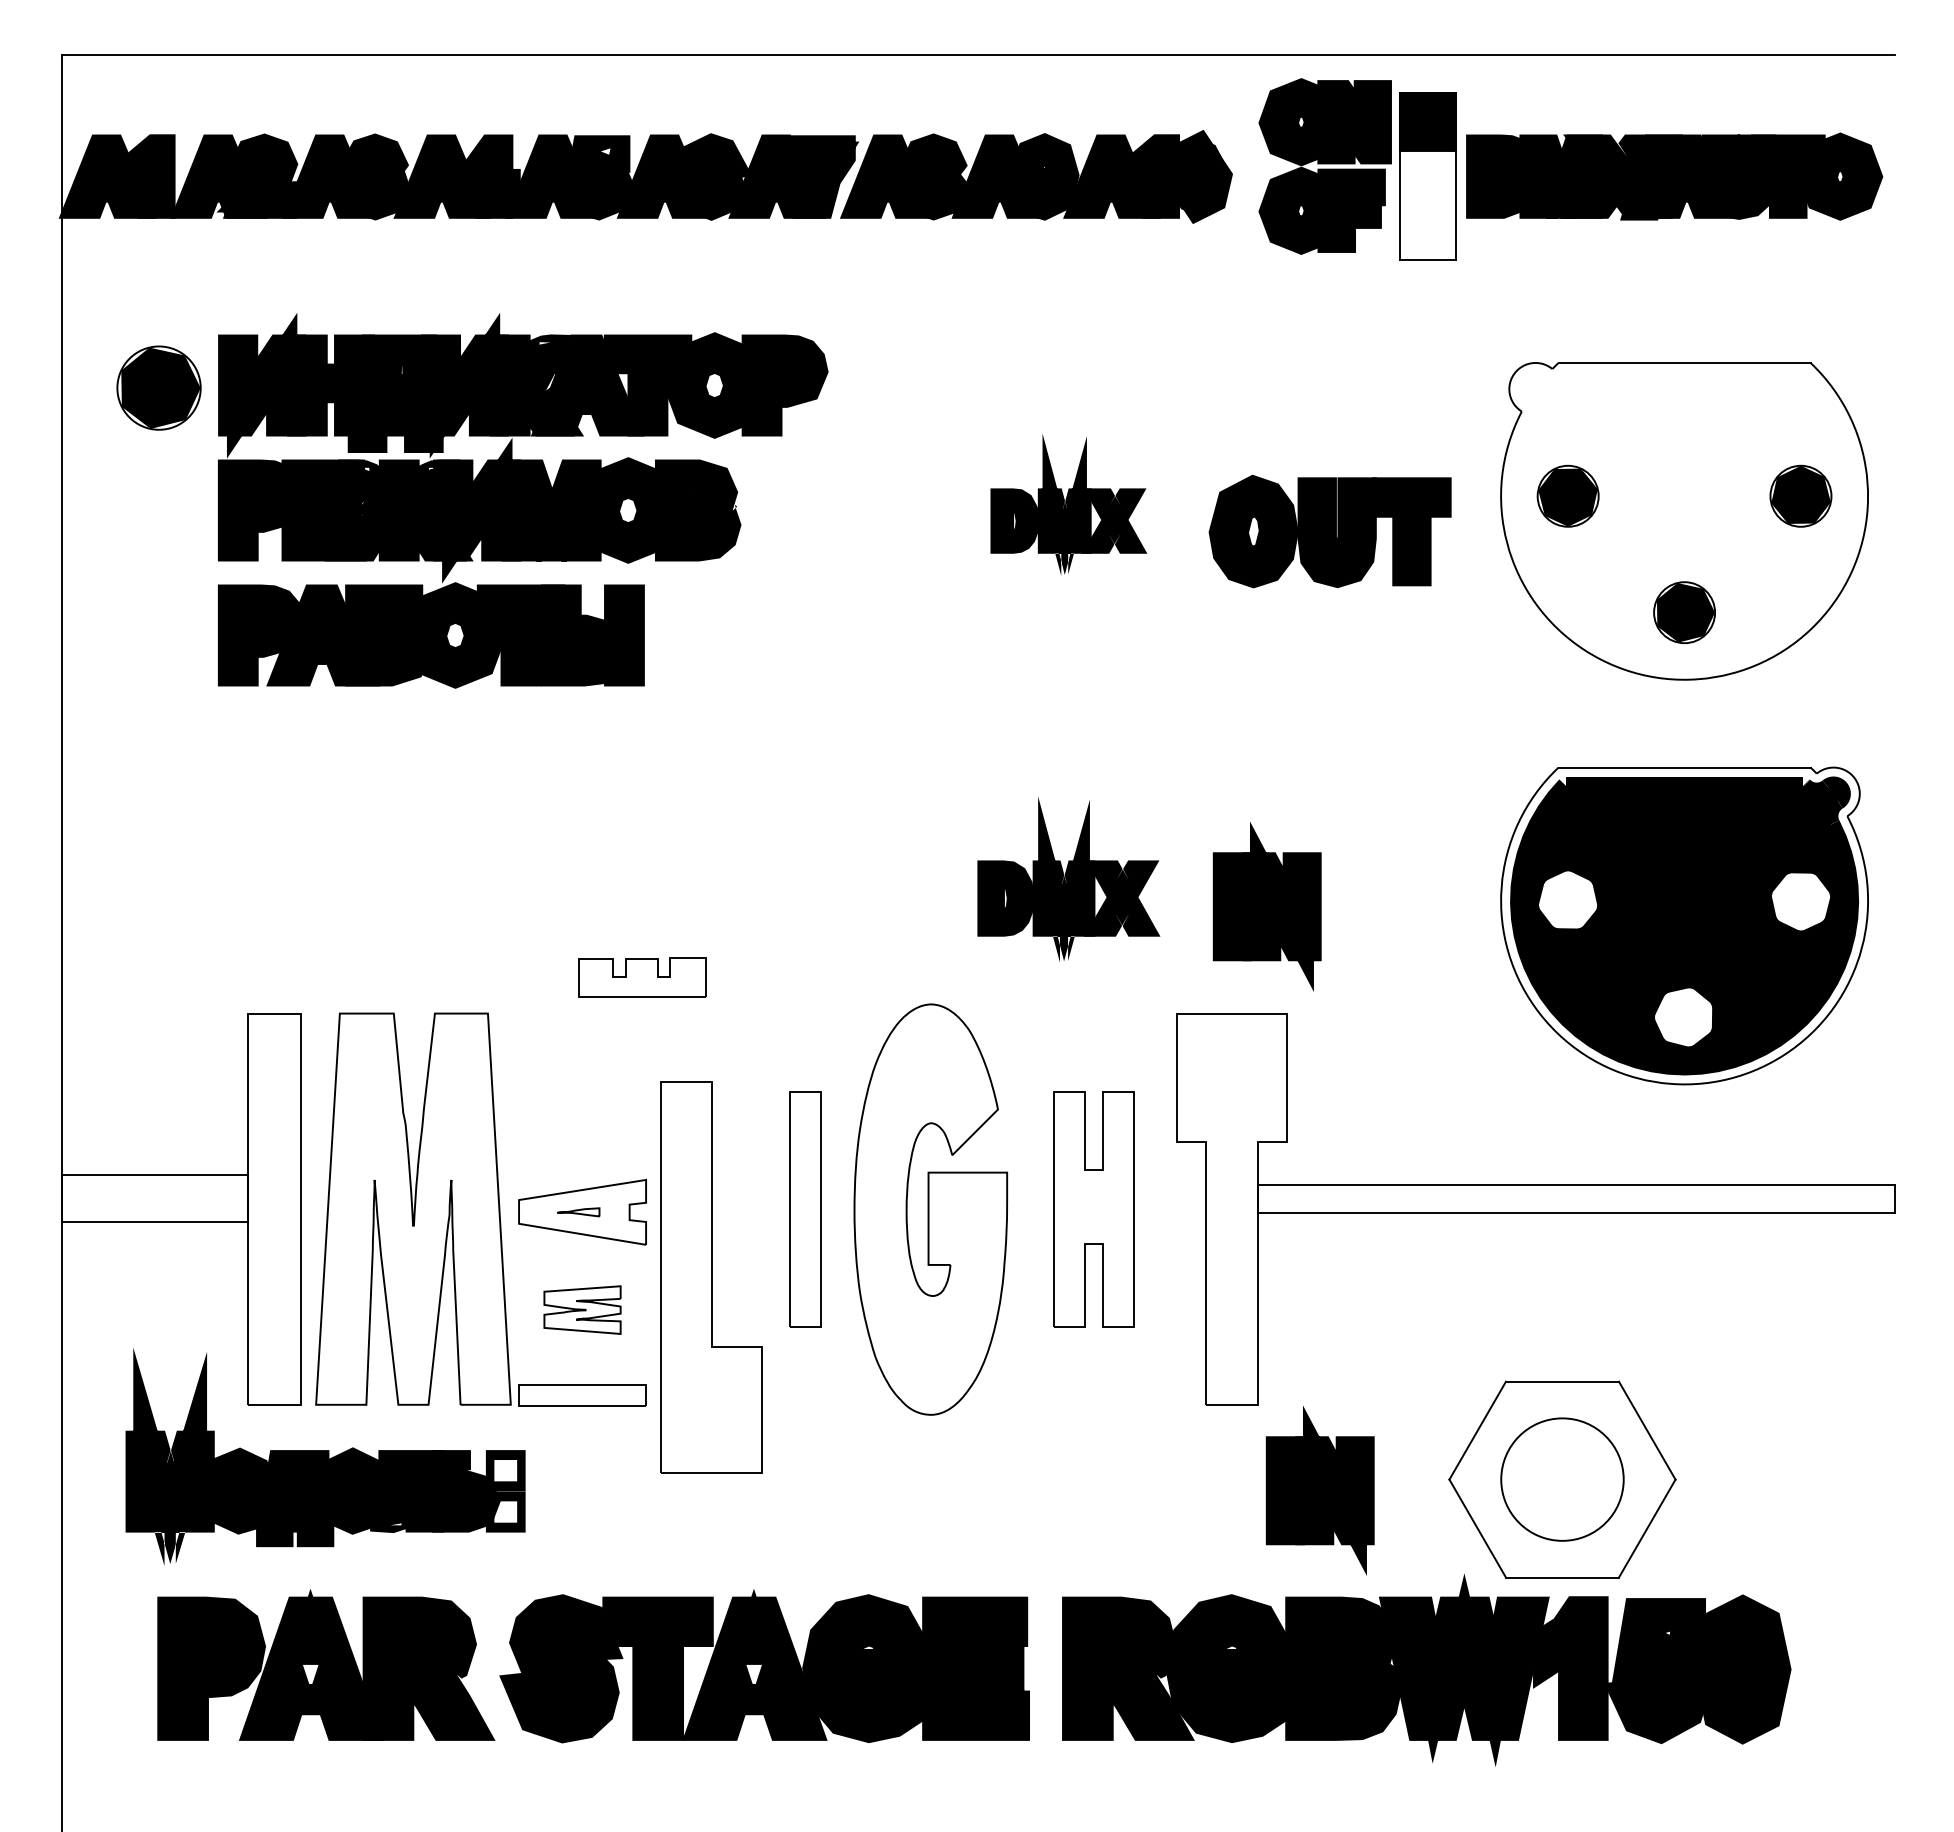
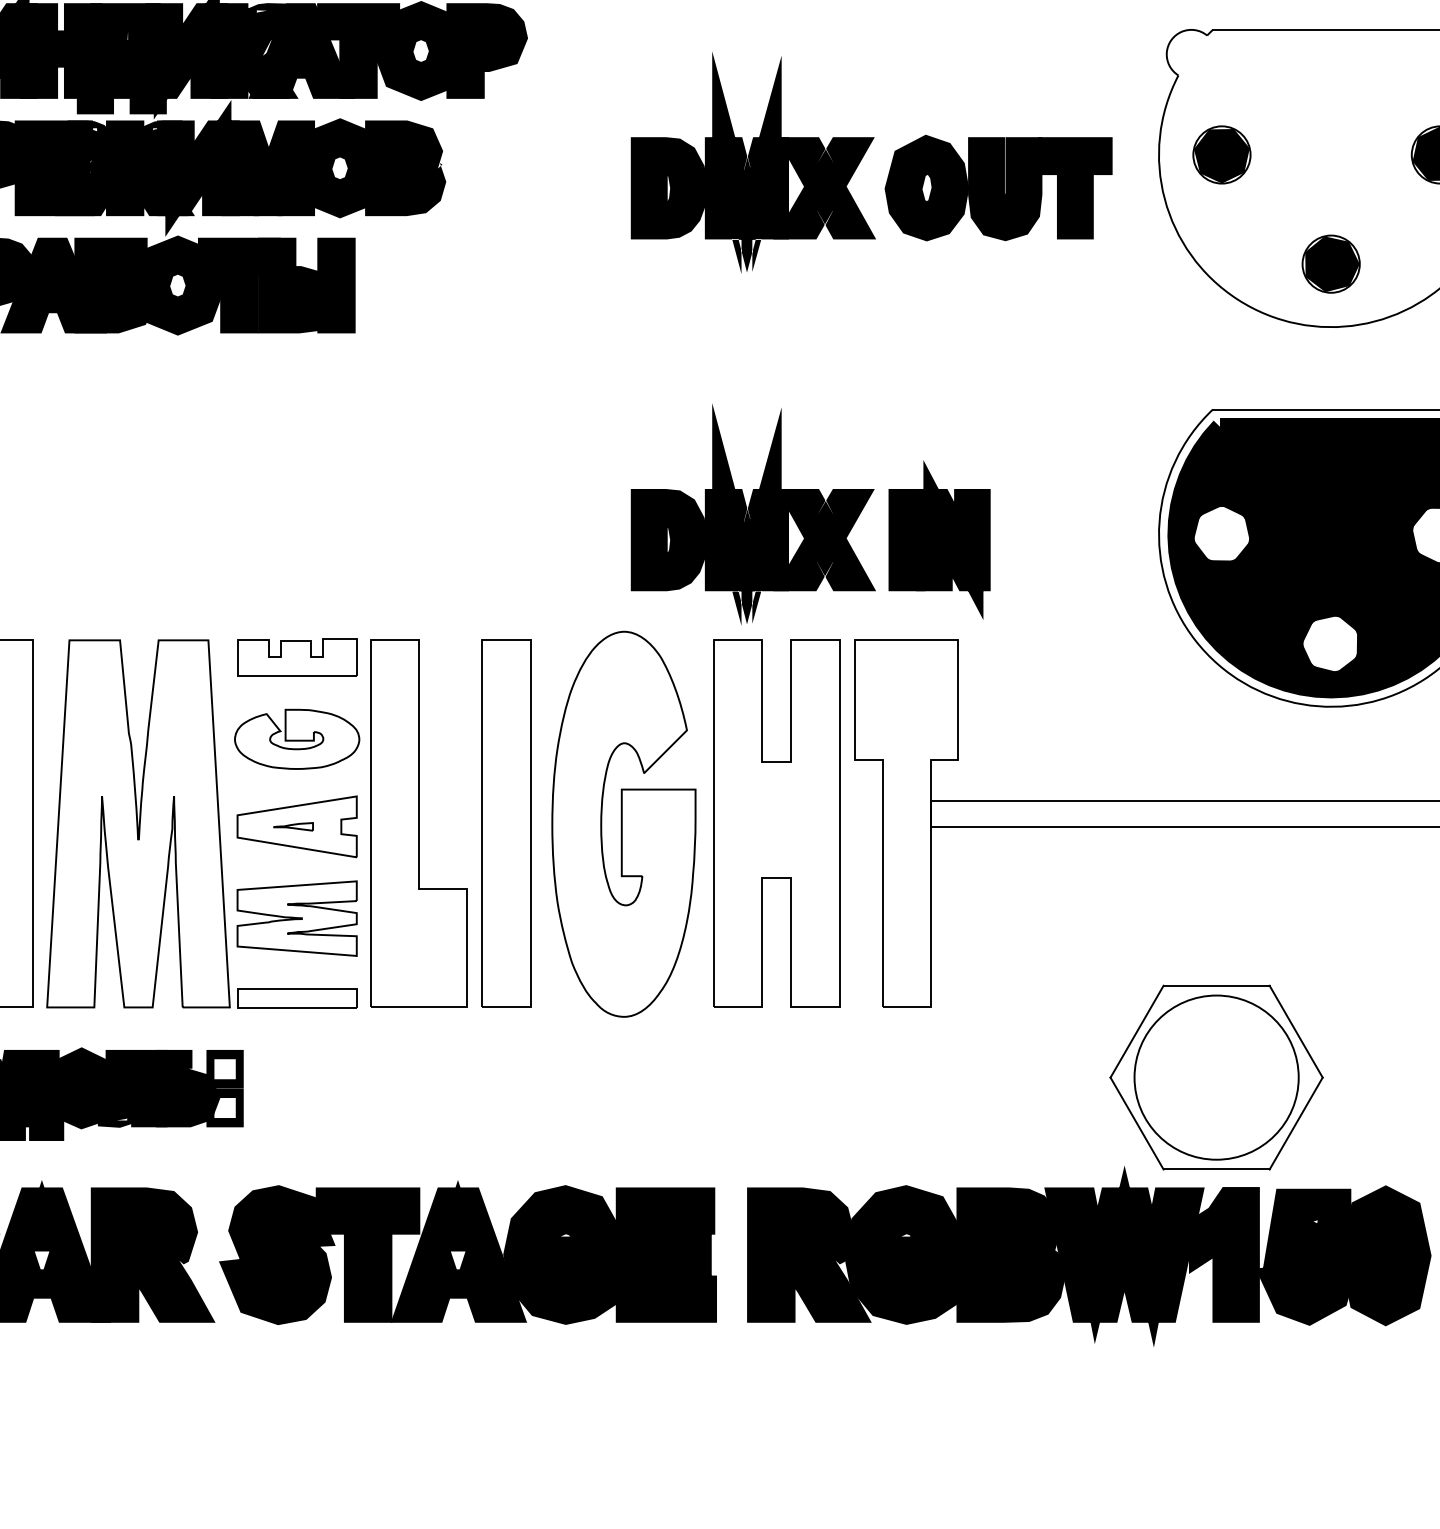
part: (1068, 504) -> (753, 162), size x1.67
part: (1068, 879) -> (753, 514), size x1.43
part: (642, 977) -> (297, 658), moved
part: (582, 1118) -> (297, 738), added
part: (805, 1209) -> (506, 824), size x1.67
part: (1093, 1209) -> (776, 824), size x1.67
part: (711, 1277) -> (419, 824), moved
part: (582, 1309) -> (297, 918), size x1.67
circle: (1562, 1479) -> (1216, 1077), size x1.43
part: (1319, 1490) -> (988, 1087), removed

